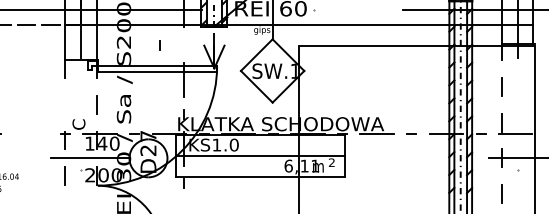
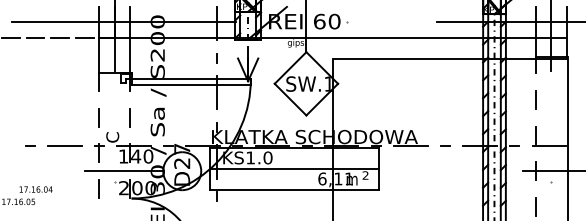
line: (158, 45) -> (216, 58), moved
line: (64, 104) -> (98, 117), added
line: (30, 133) -> (64, 146), added

